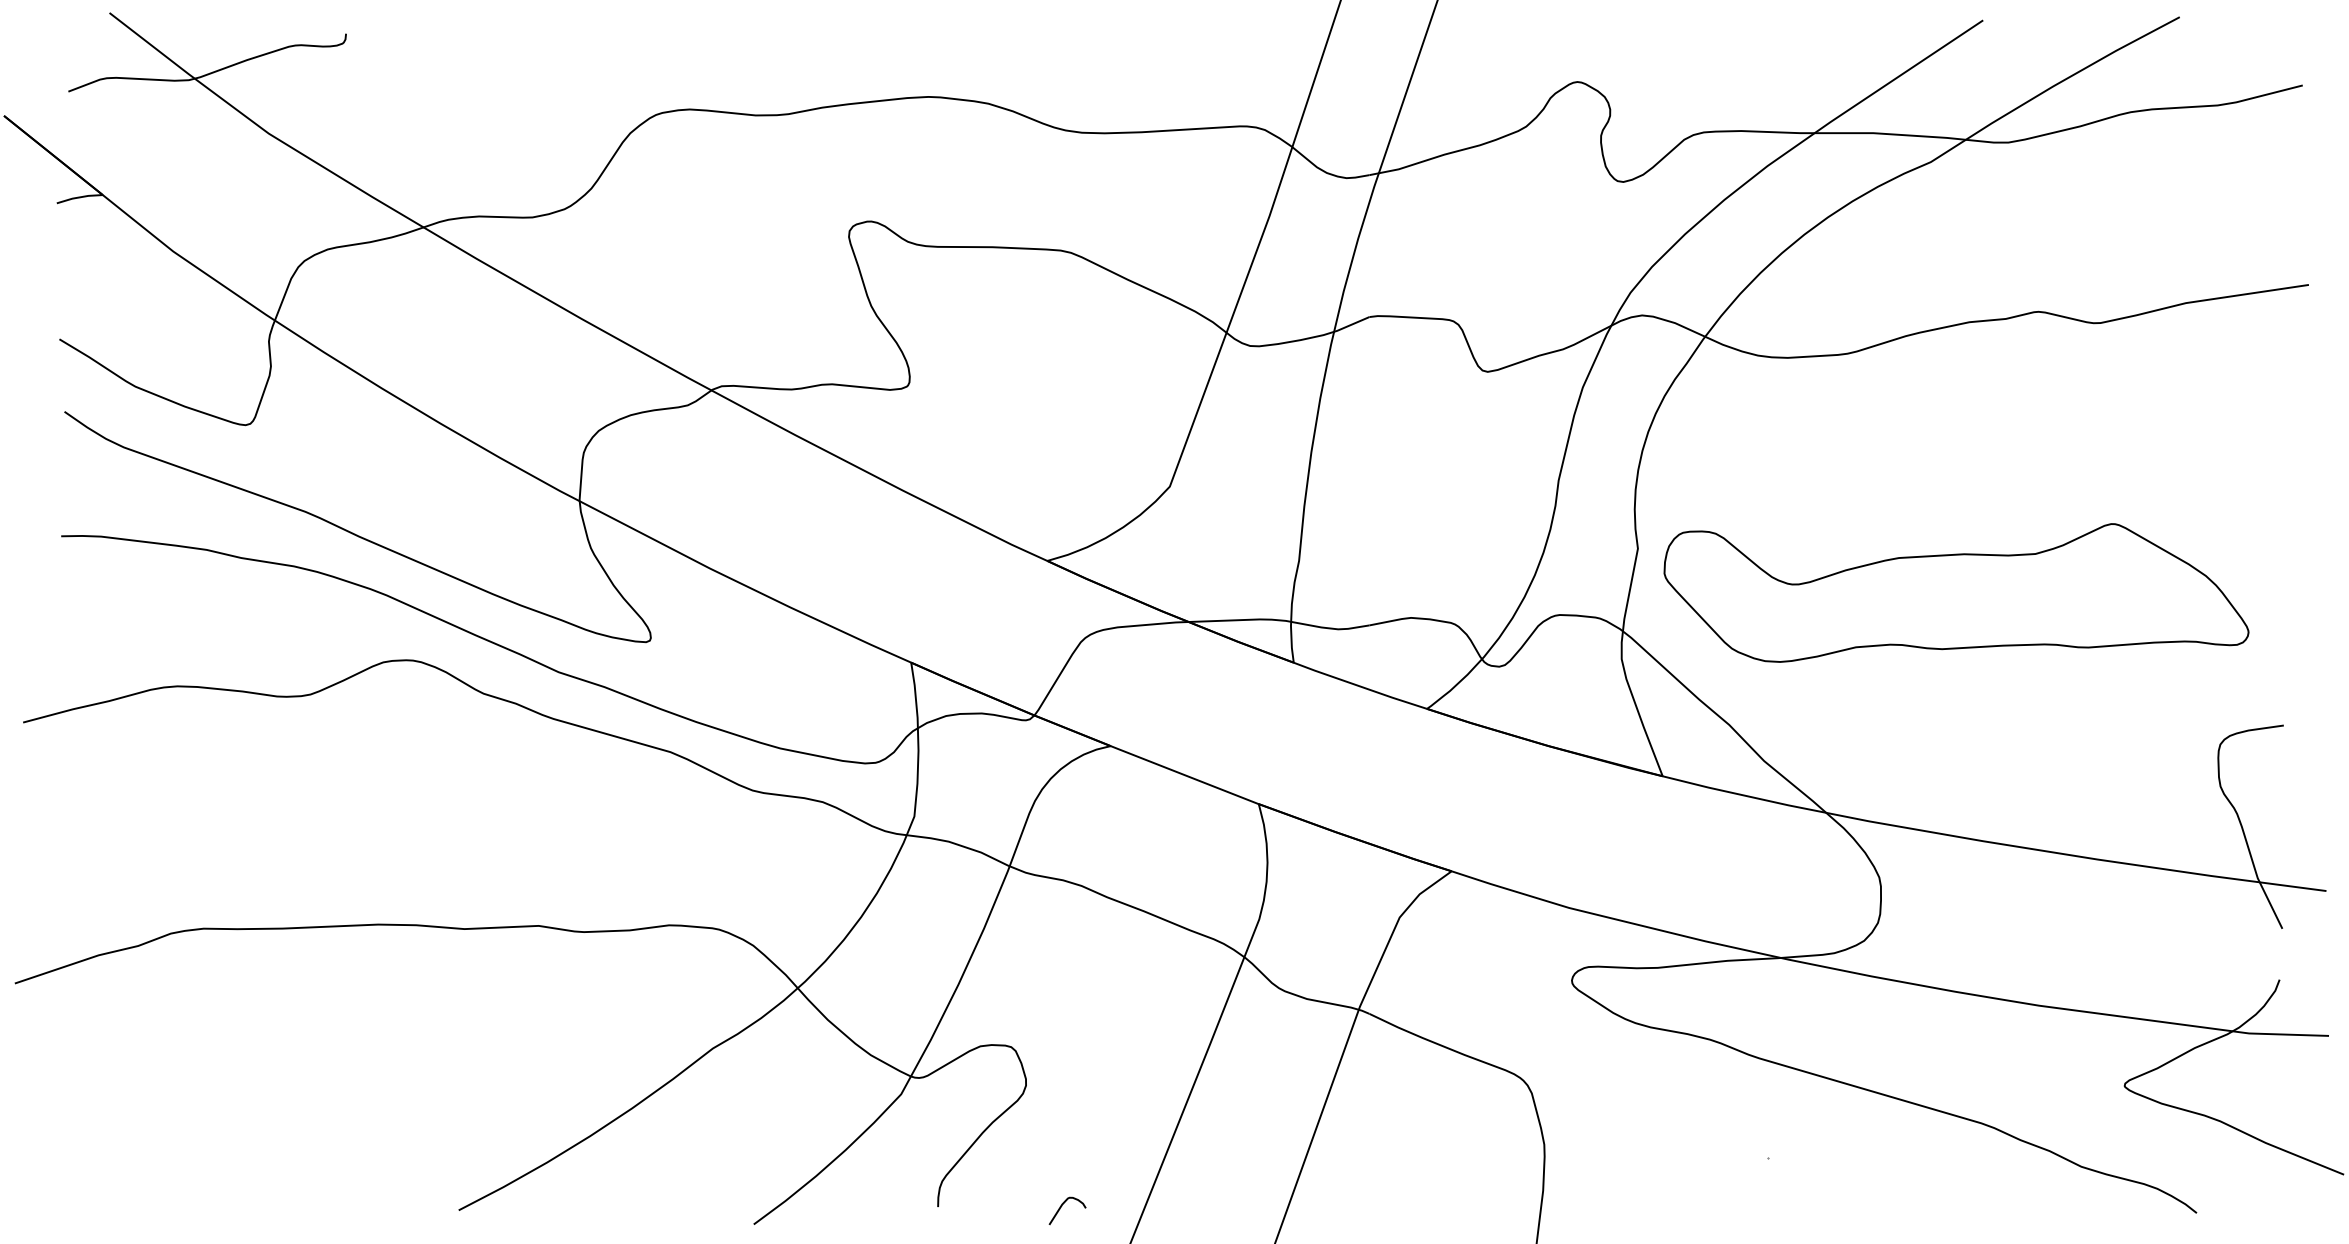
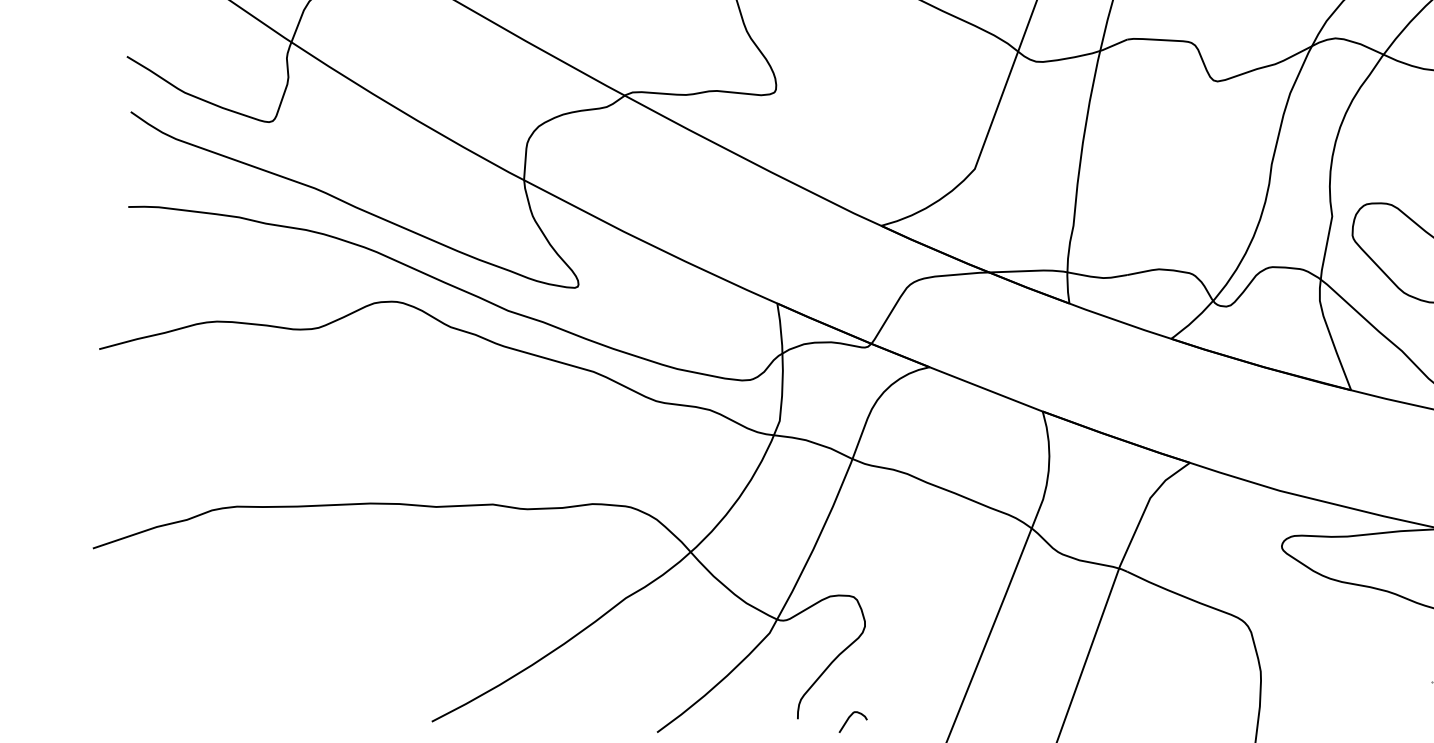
curve: (1062, 1206) -> (849, 718), moved

